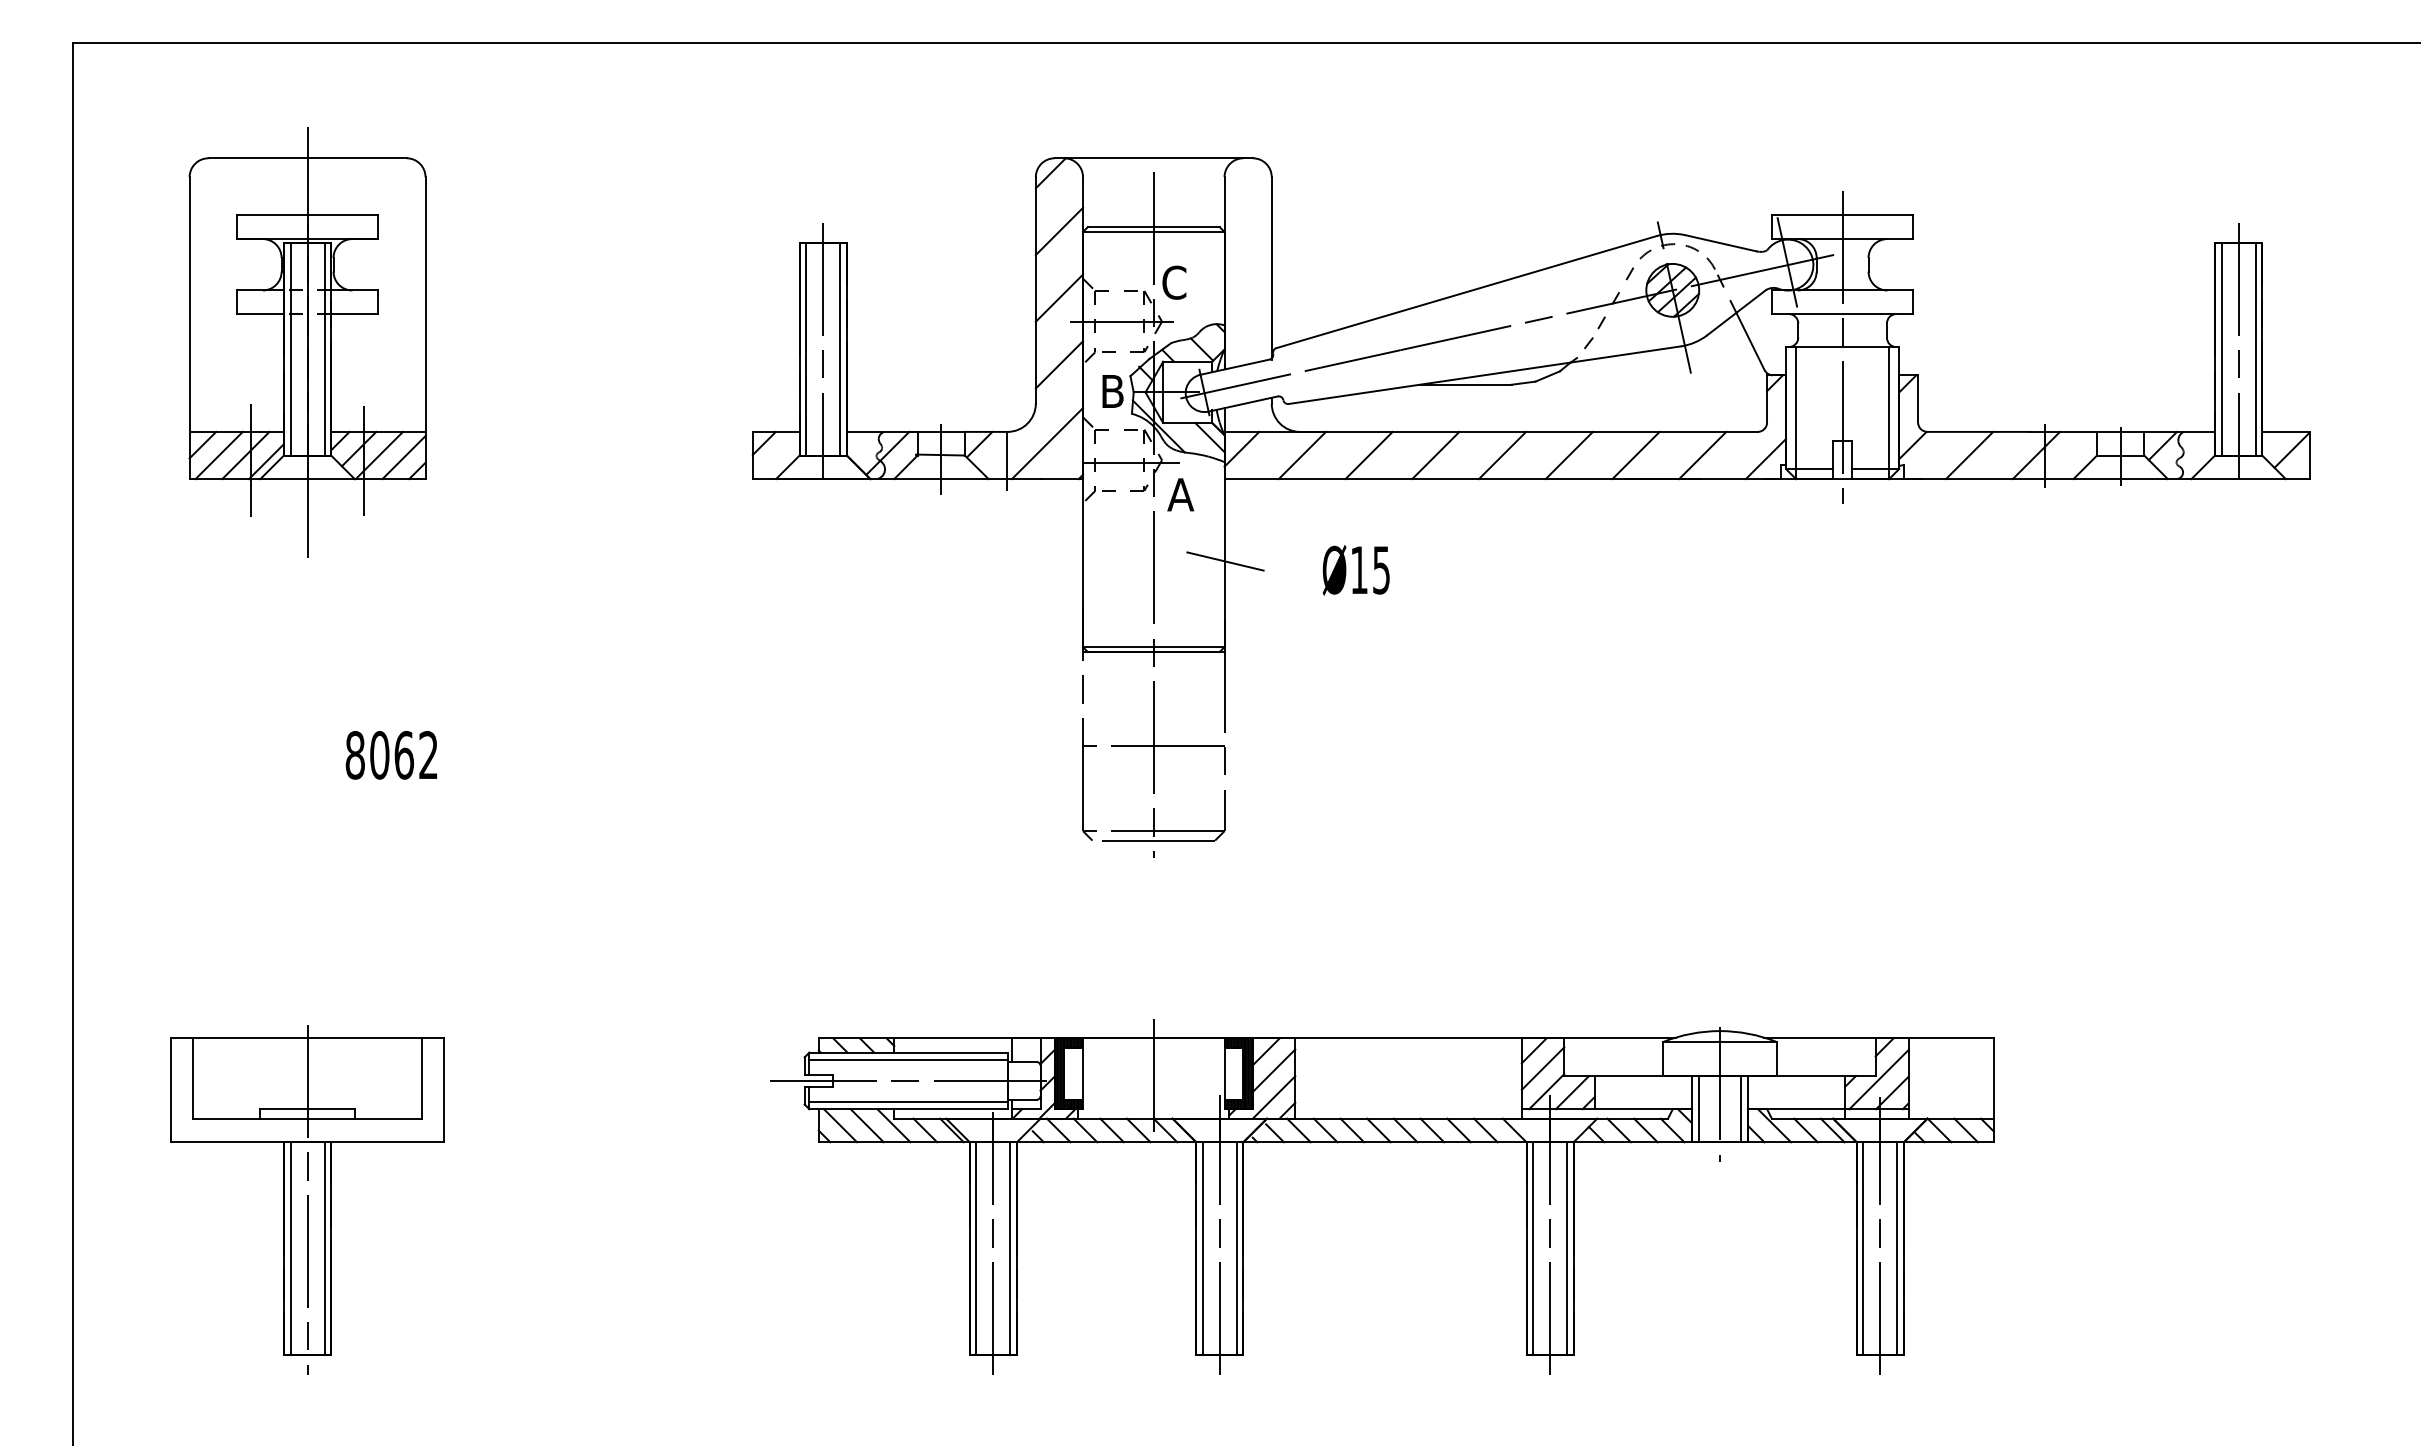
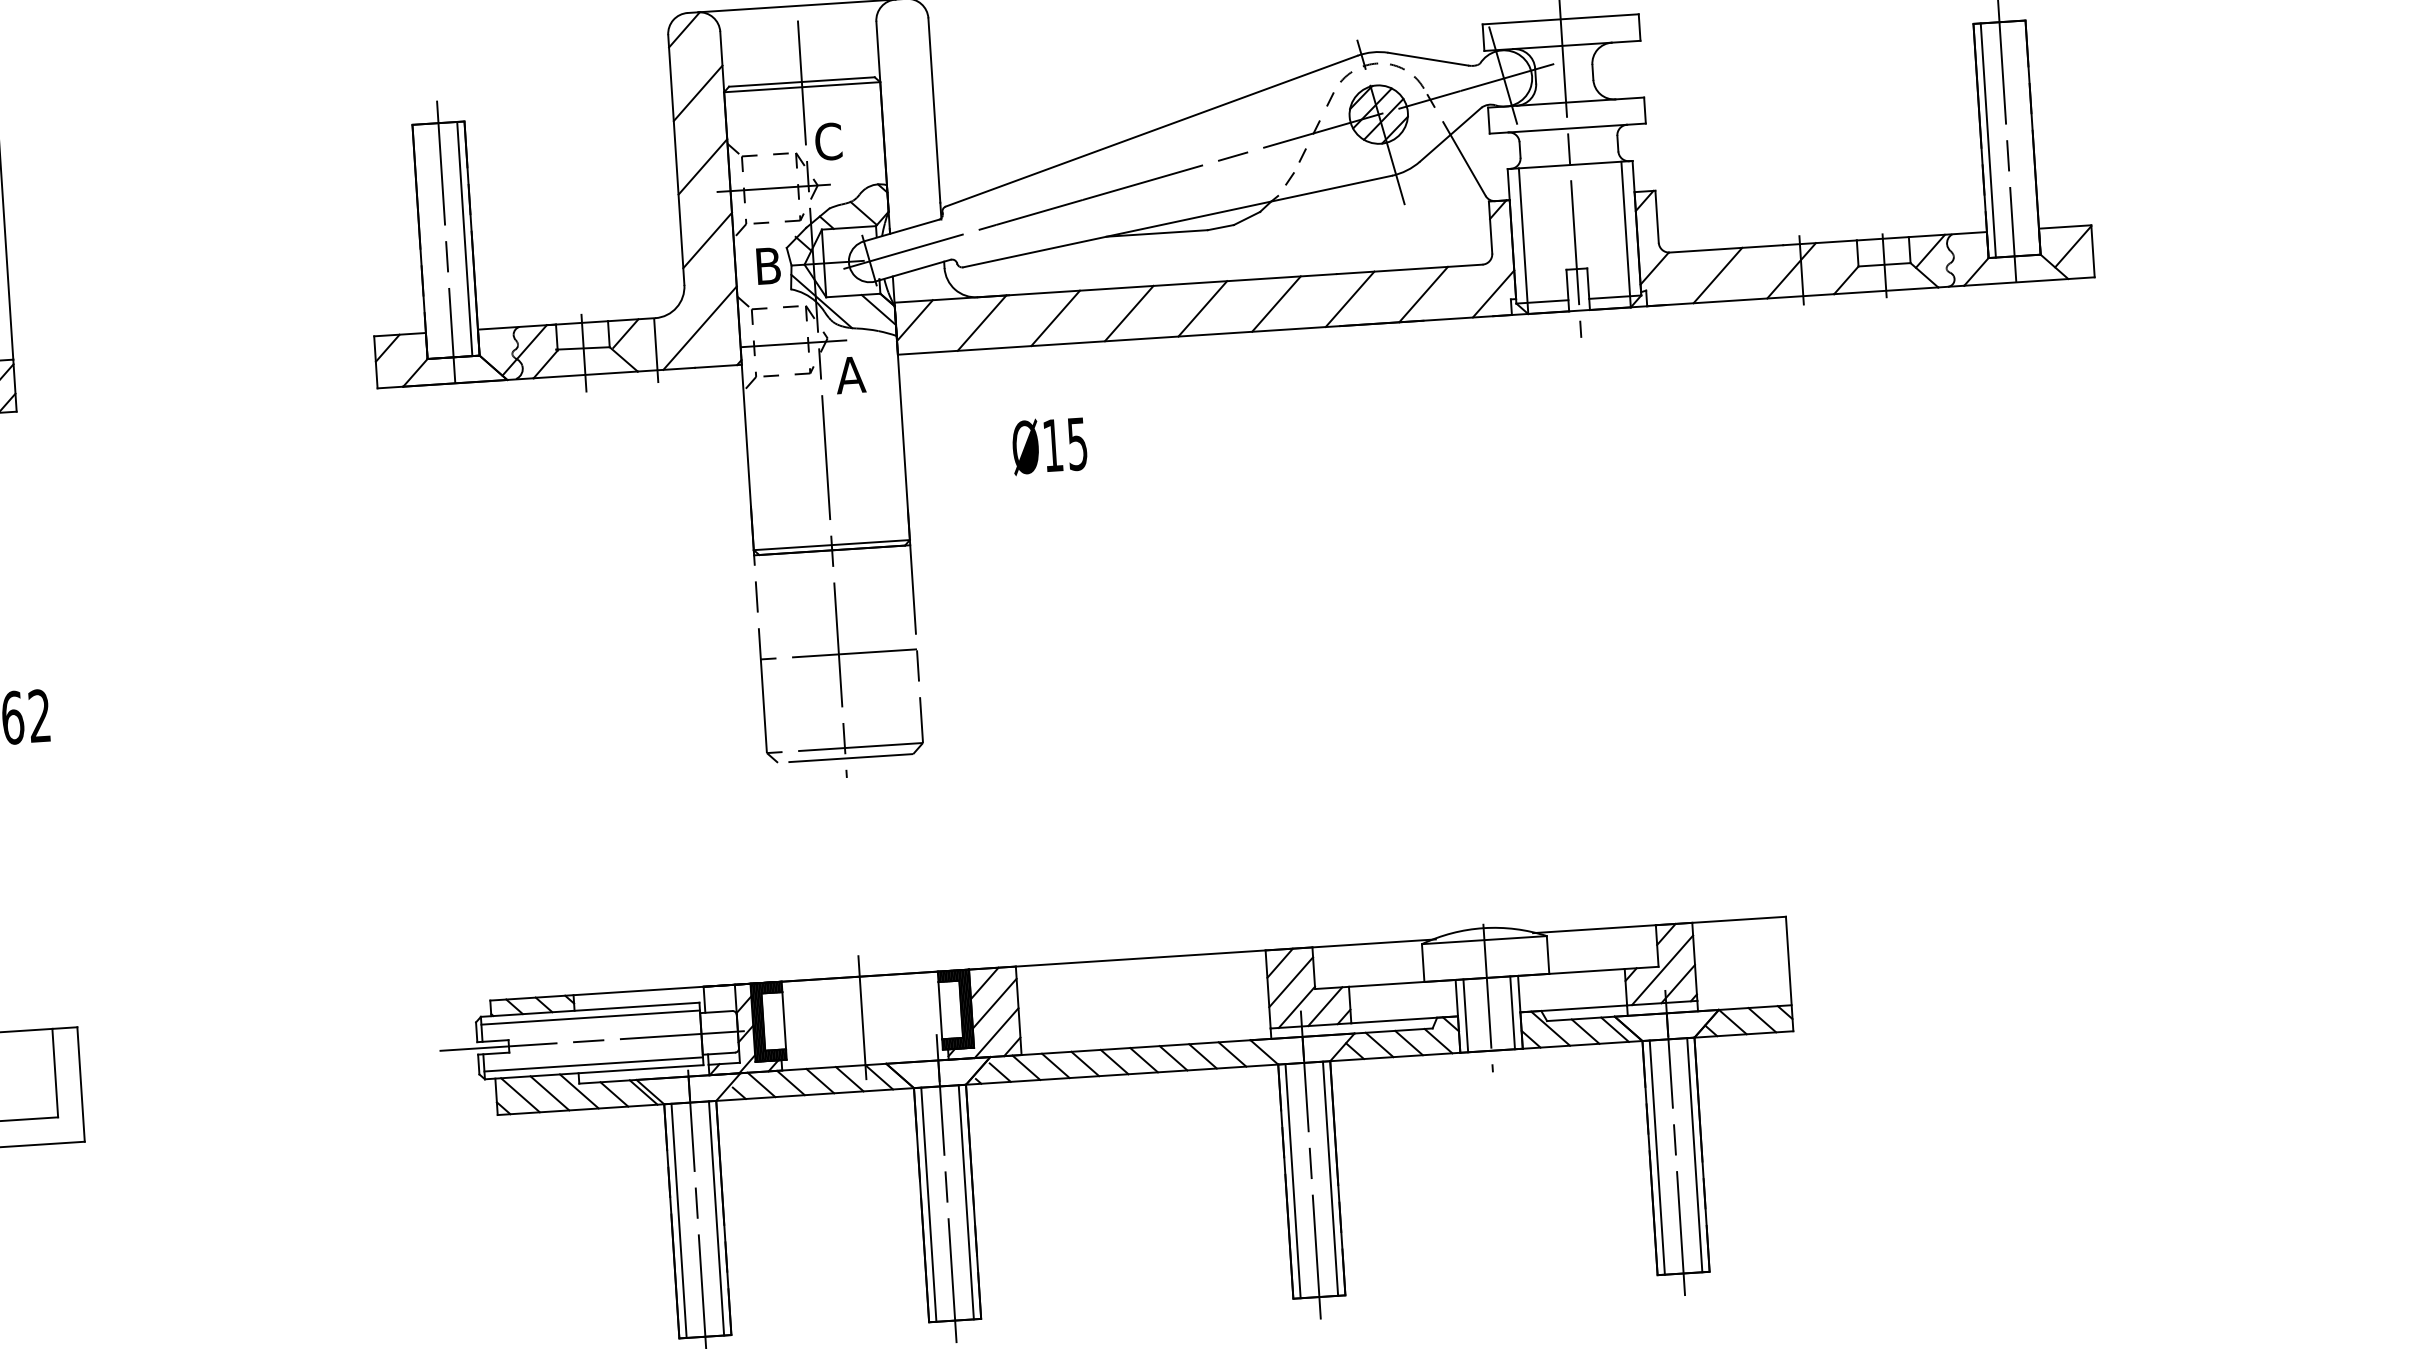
line: (806, 349) -> (427, 241), removed
line: (2255, 349) -> (2025, 138), removed
line: (1225, 561) -> (904, 445), removed

